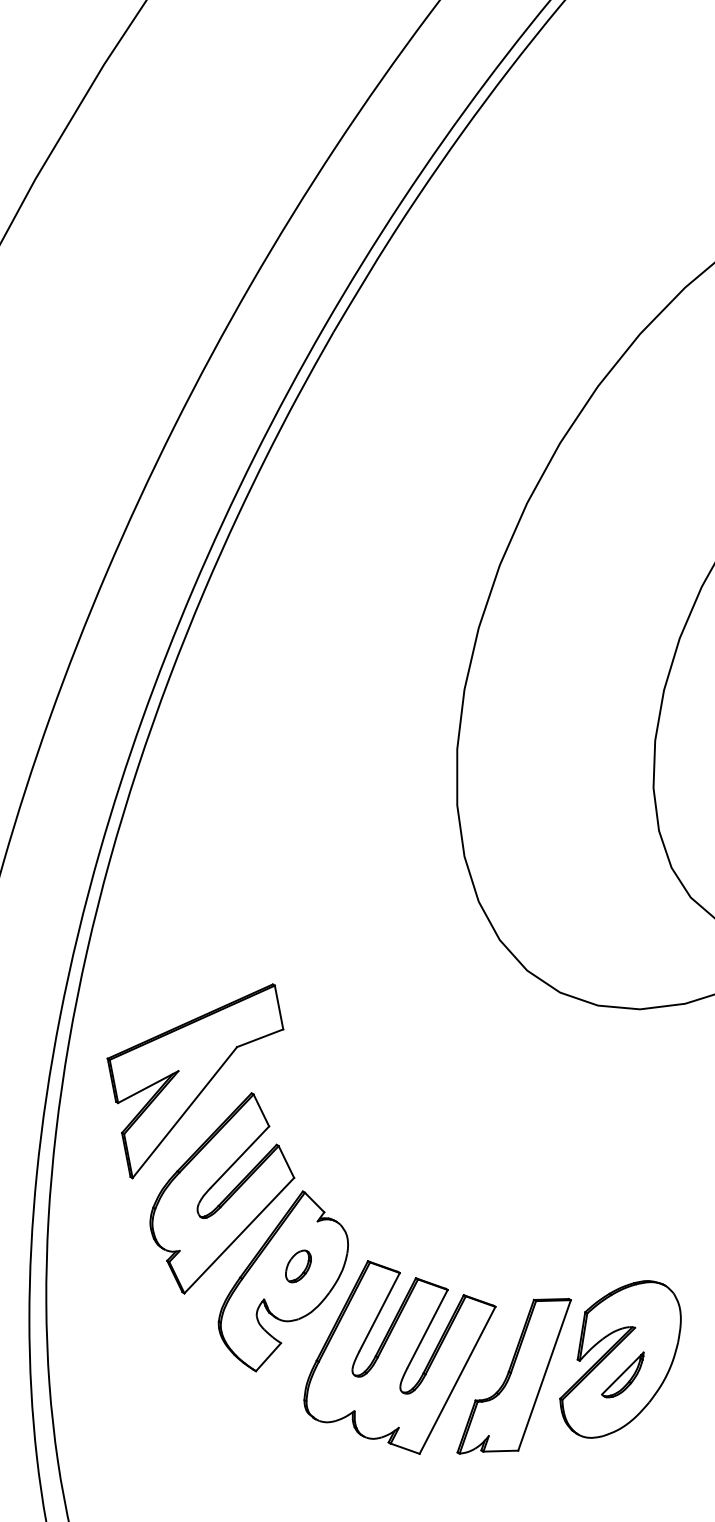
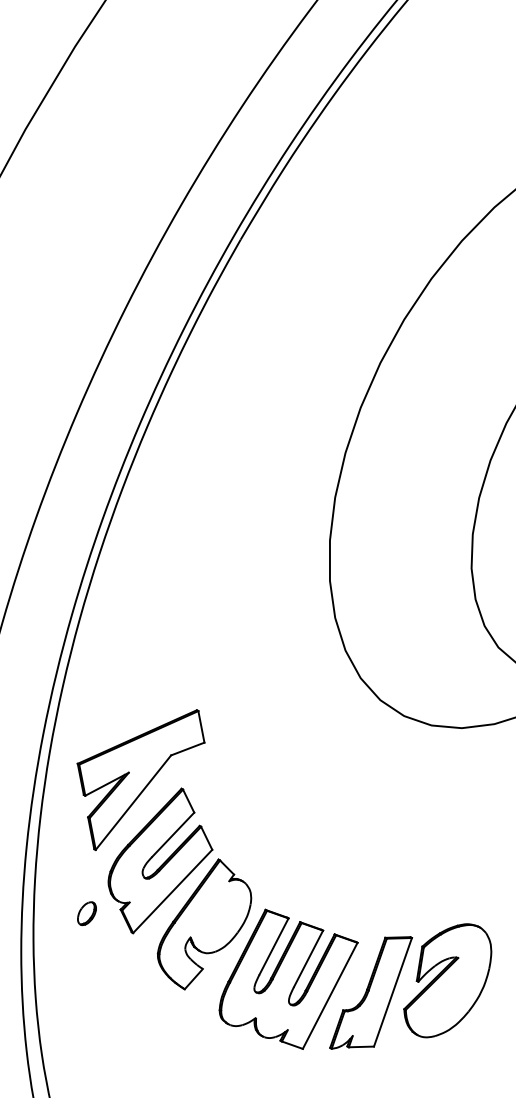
part: (298, 1266) -> (87, 913), moved
part: (622, 1374) -> (449, 991), removed

